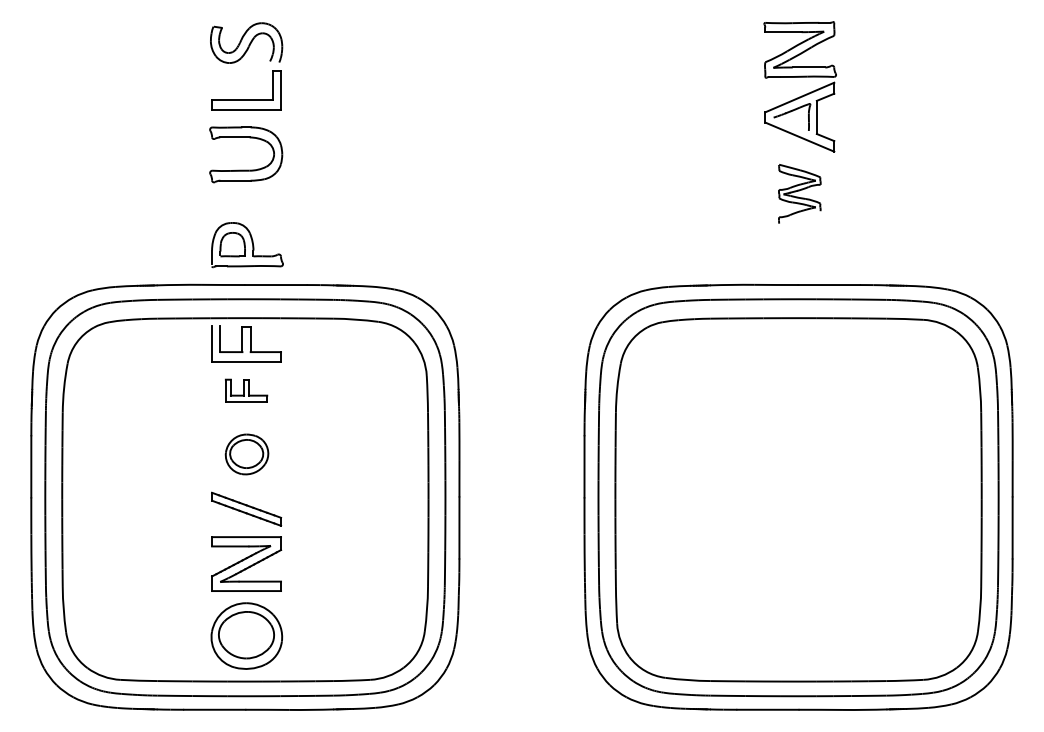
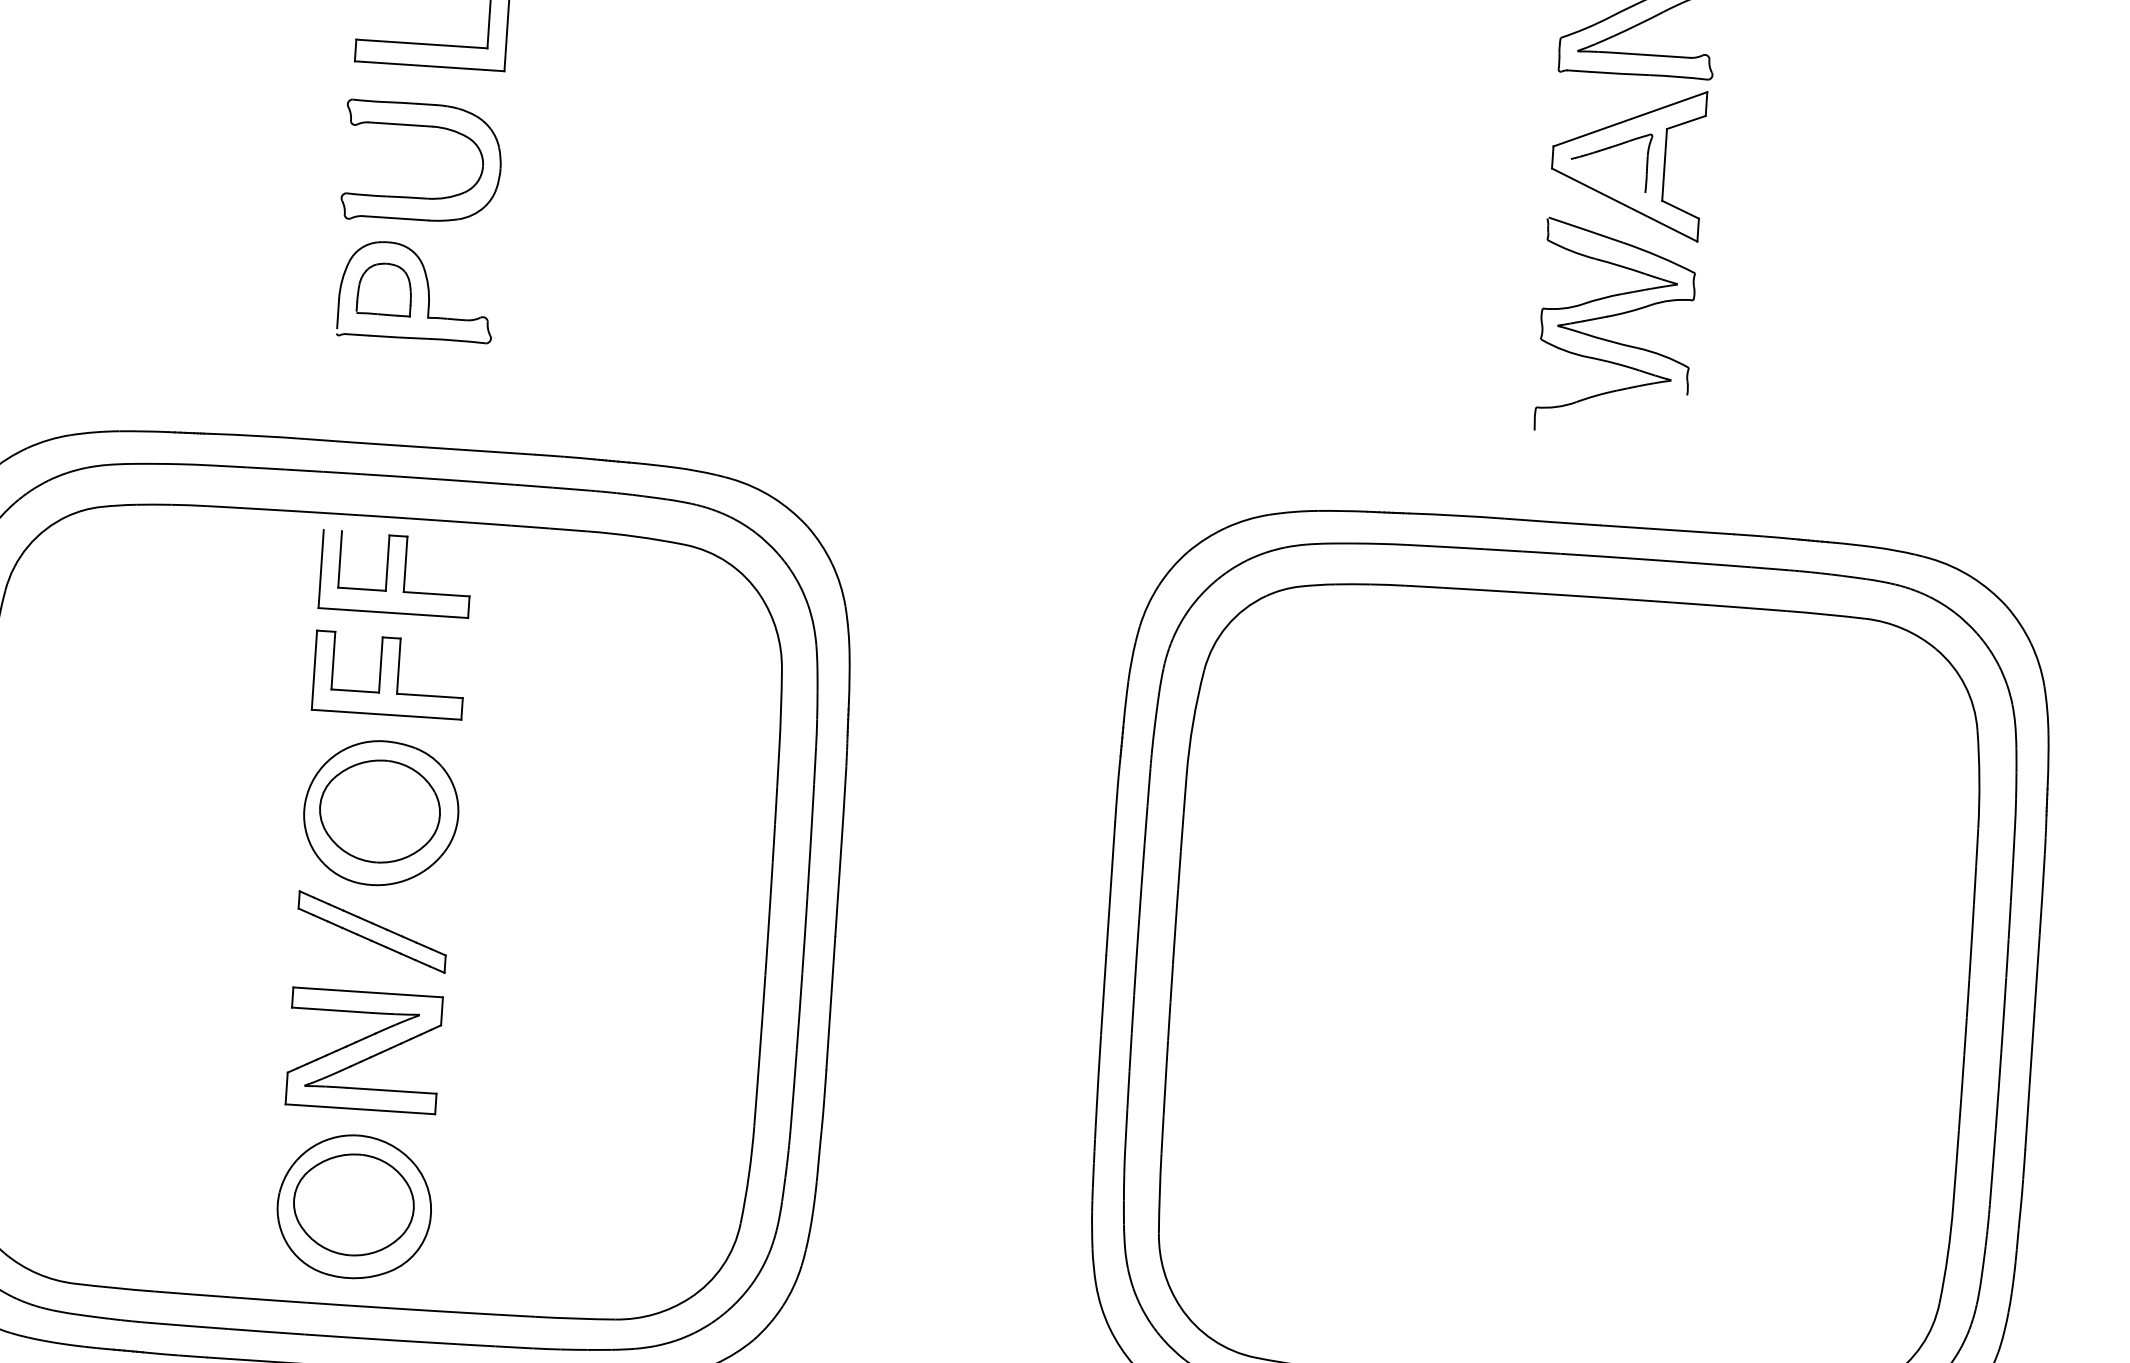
part: (799, 193) -> (1616, 327), size x1.67
part: (247, 245) -> (416, 293), moved
part: (246, 390) -> (389, 674), size x1.67
part: (246, 454) -> (379, 813), size x1.67

